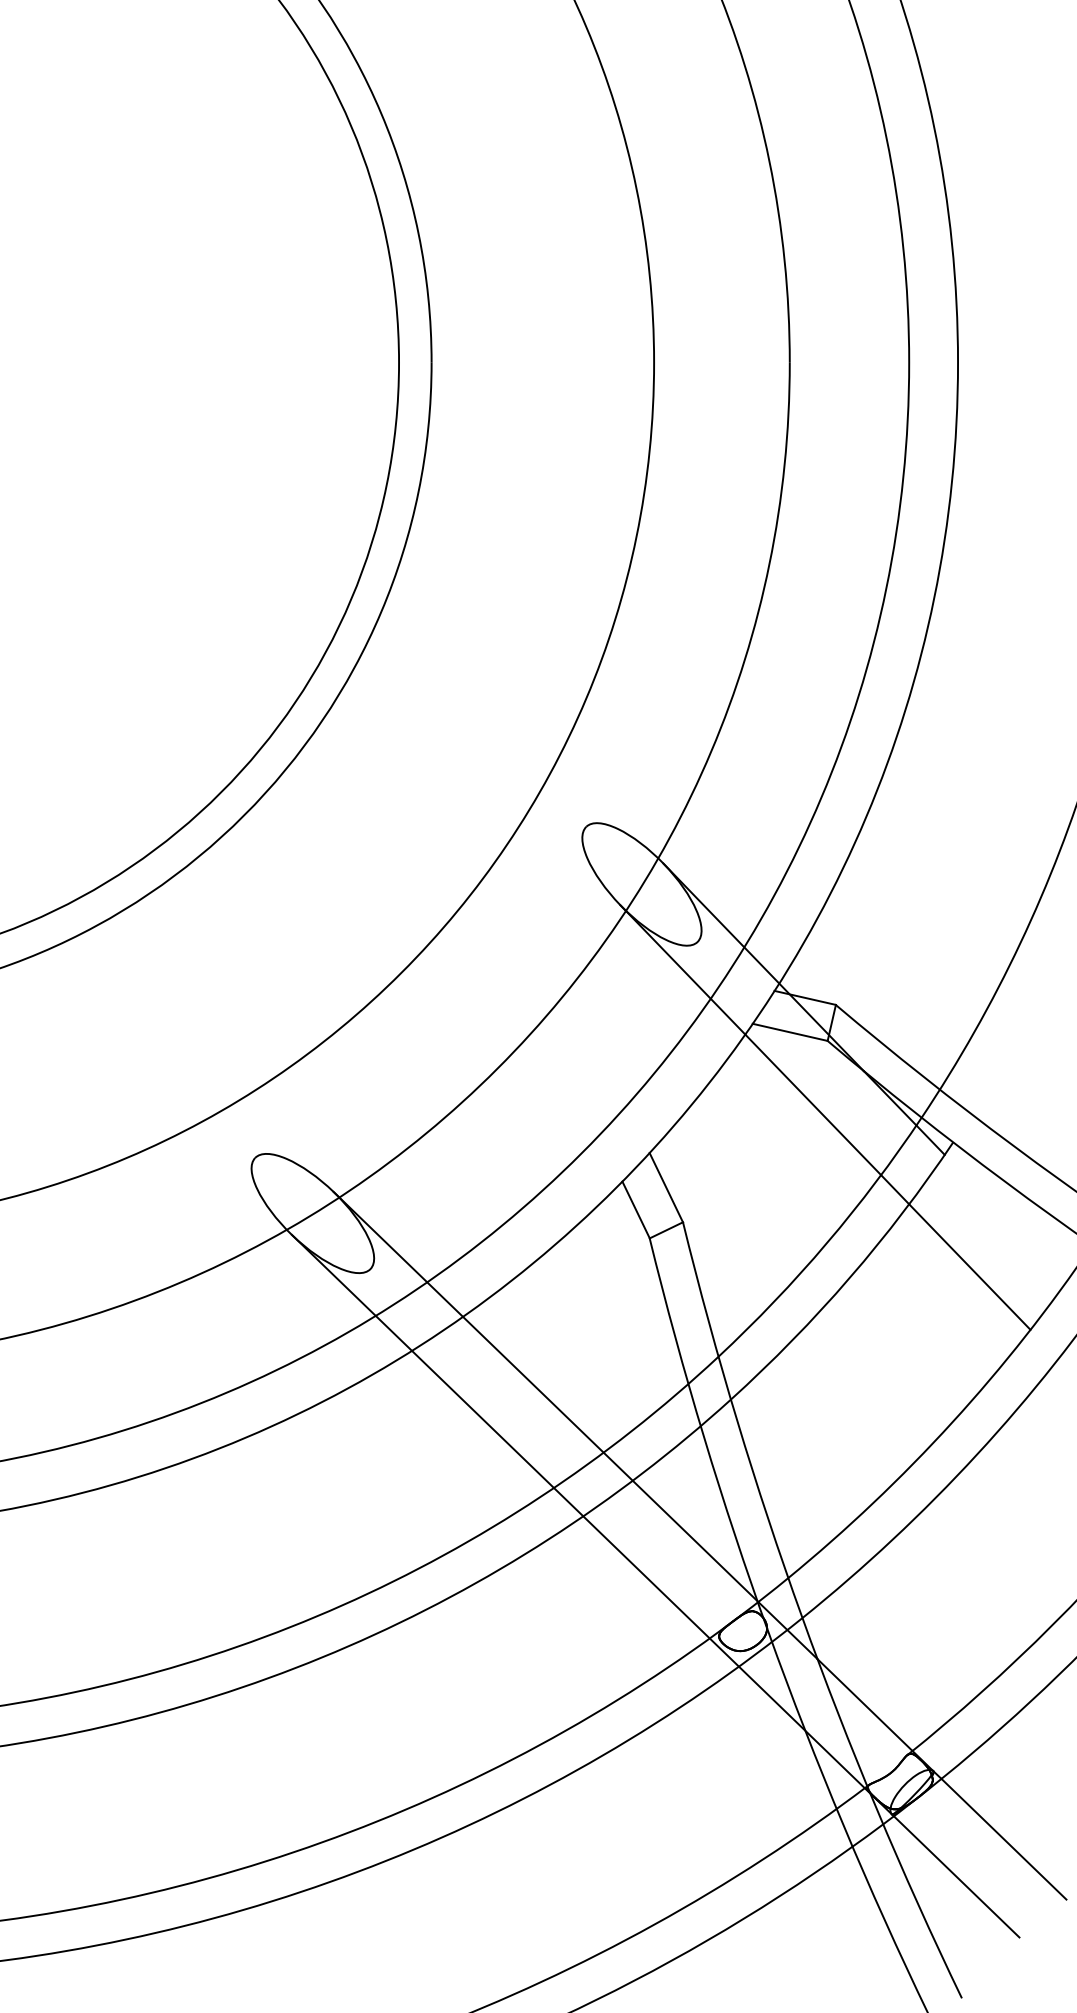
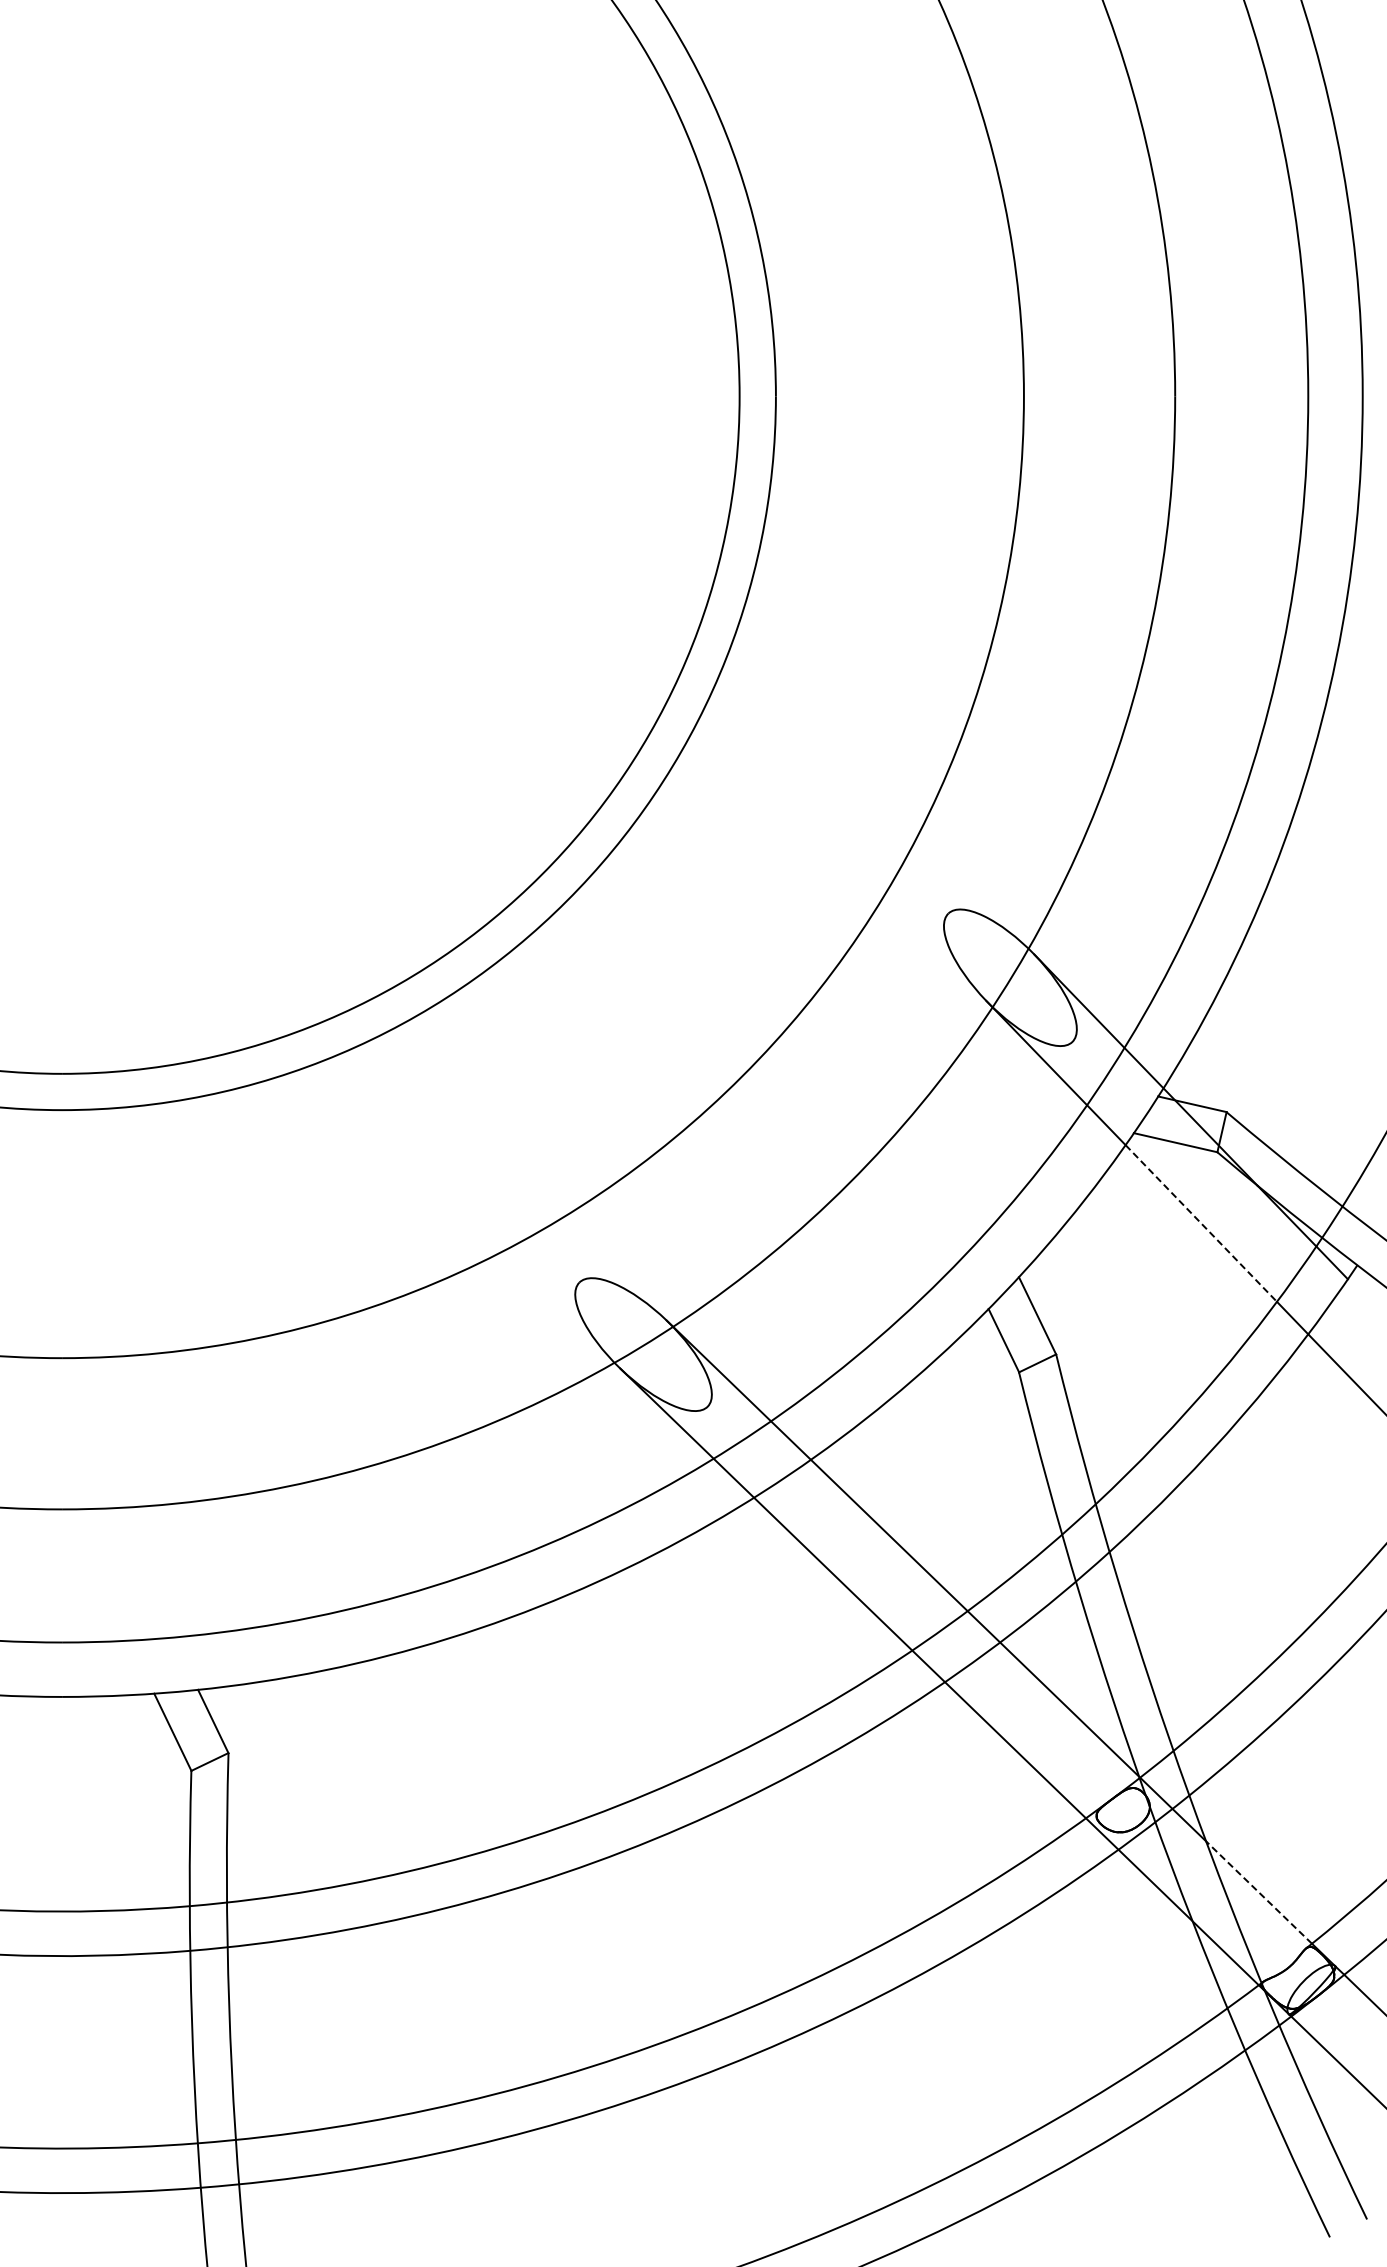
line: (813, 1104) -> (1201, 1223), solid -> dashed
line: (865, 1705) -> (1259, 1892), solid -> dashed

